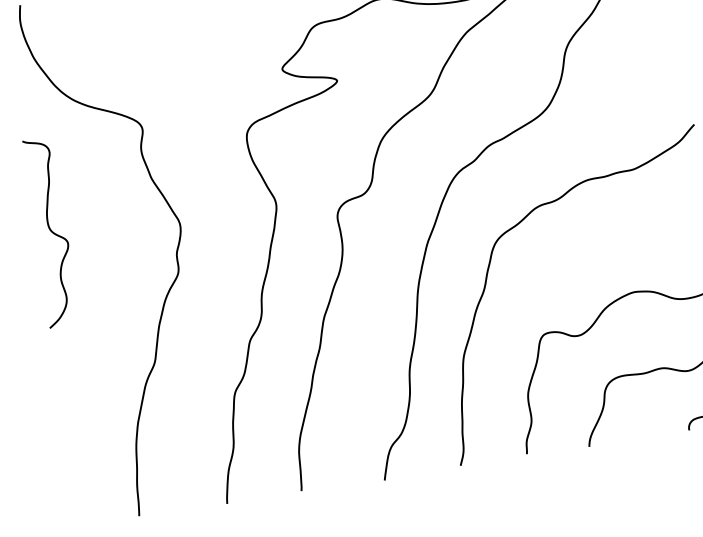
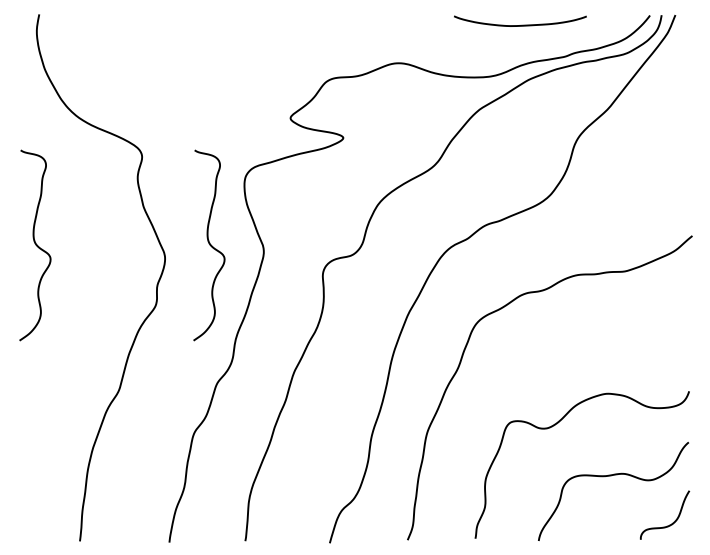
curve: (221, 206) -> (209, 245), added

